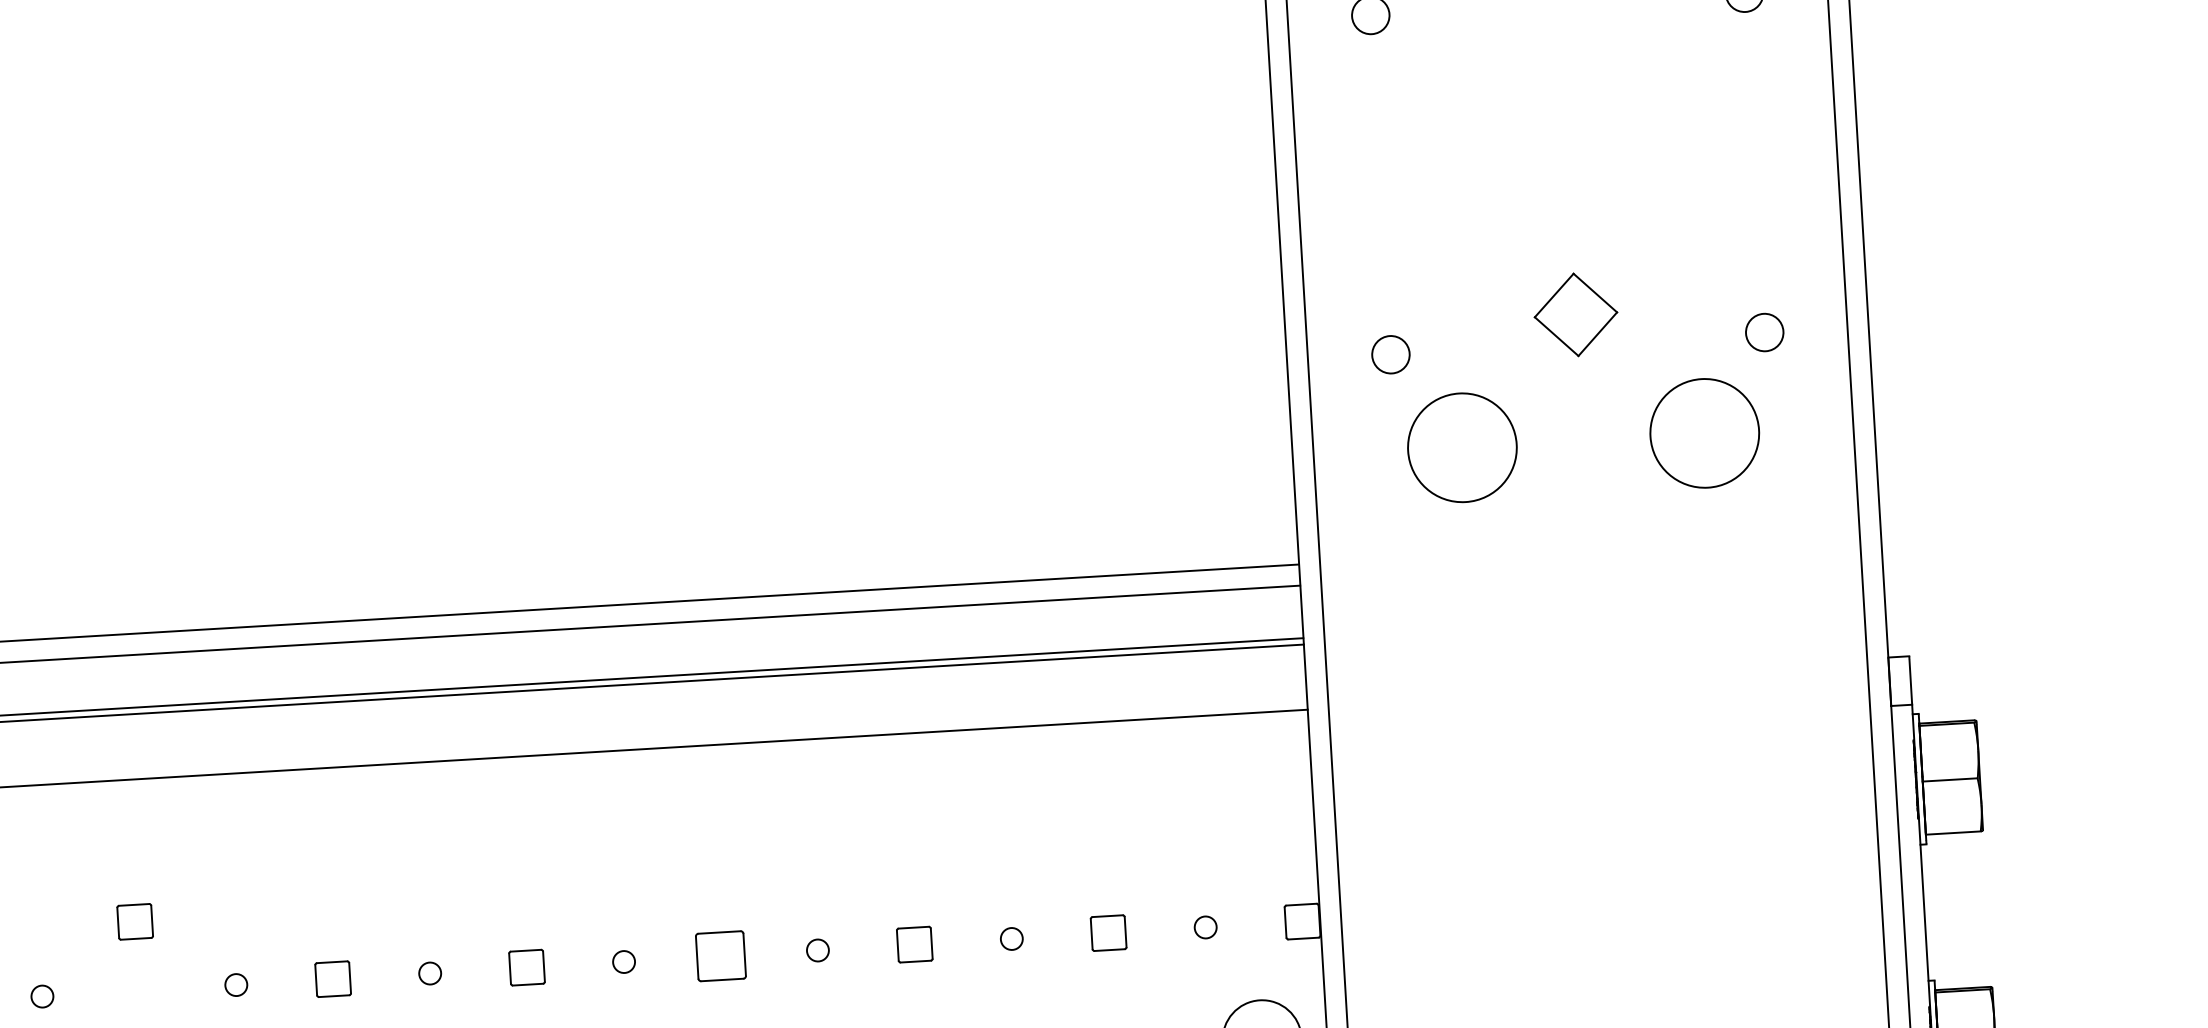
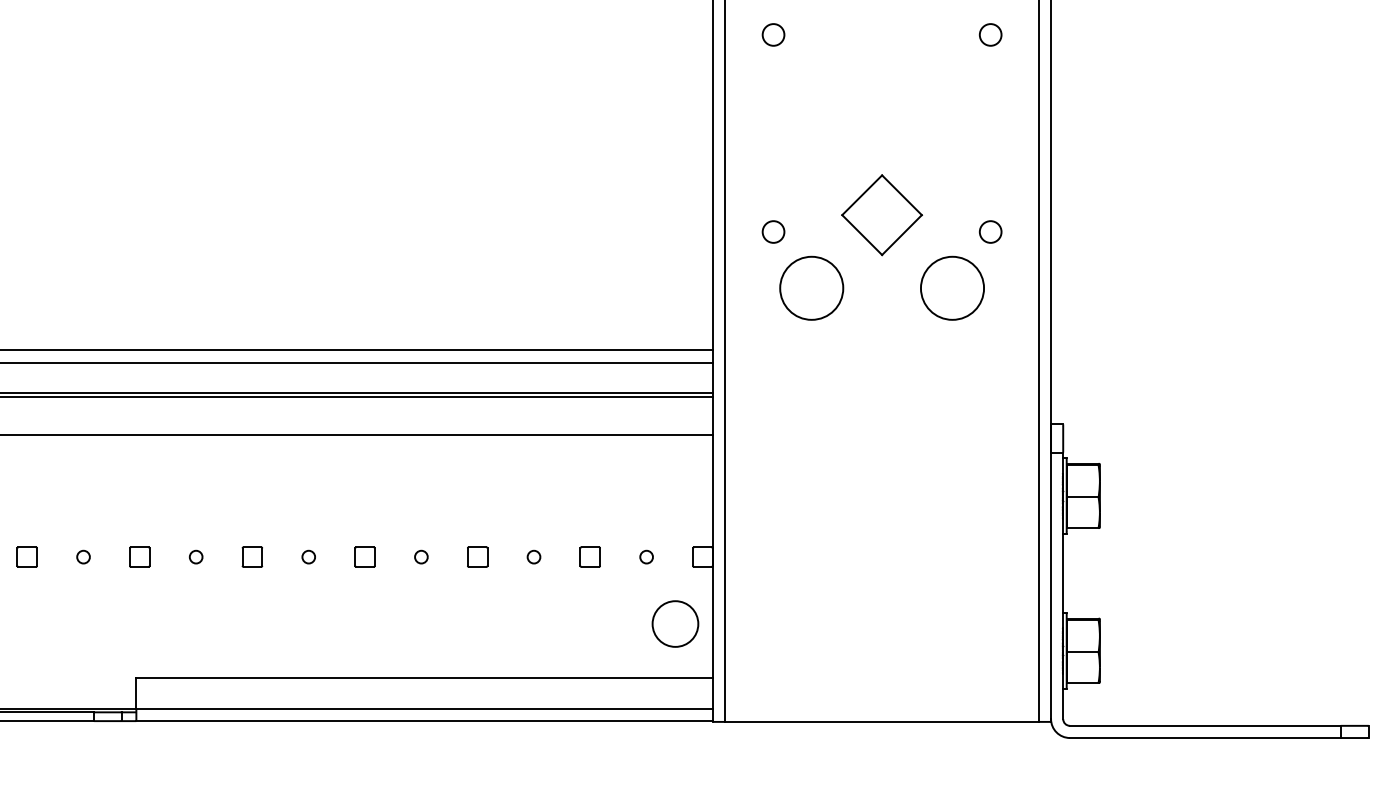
part: (1575, 315) -> (881, 215), size x1.67
part: (133, 920) -> (26, 556), moved
part: (719, 955) -> (364, 556), size x0.71

